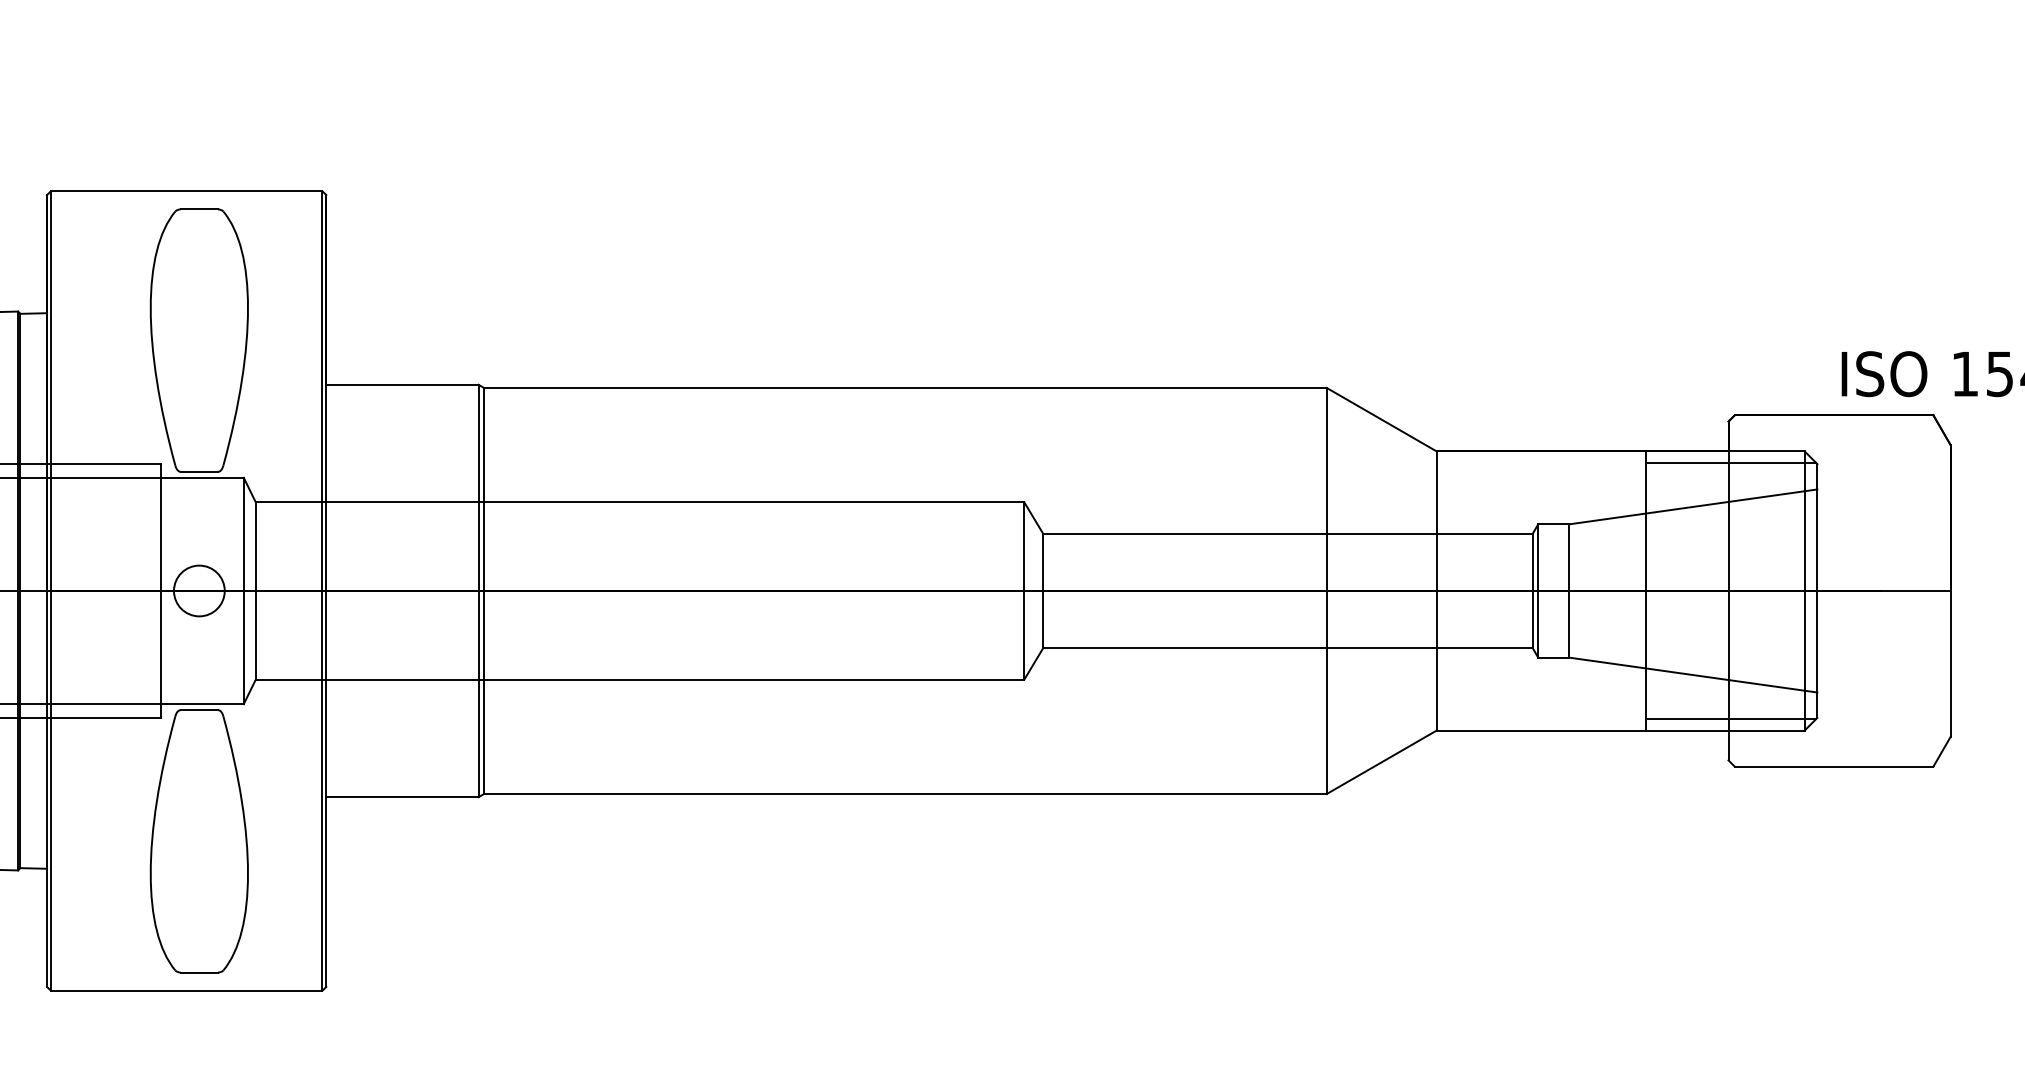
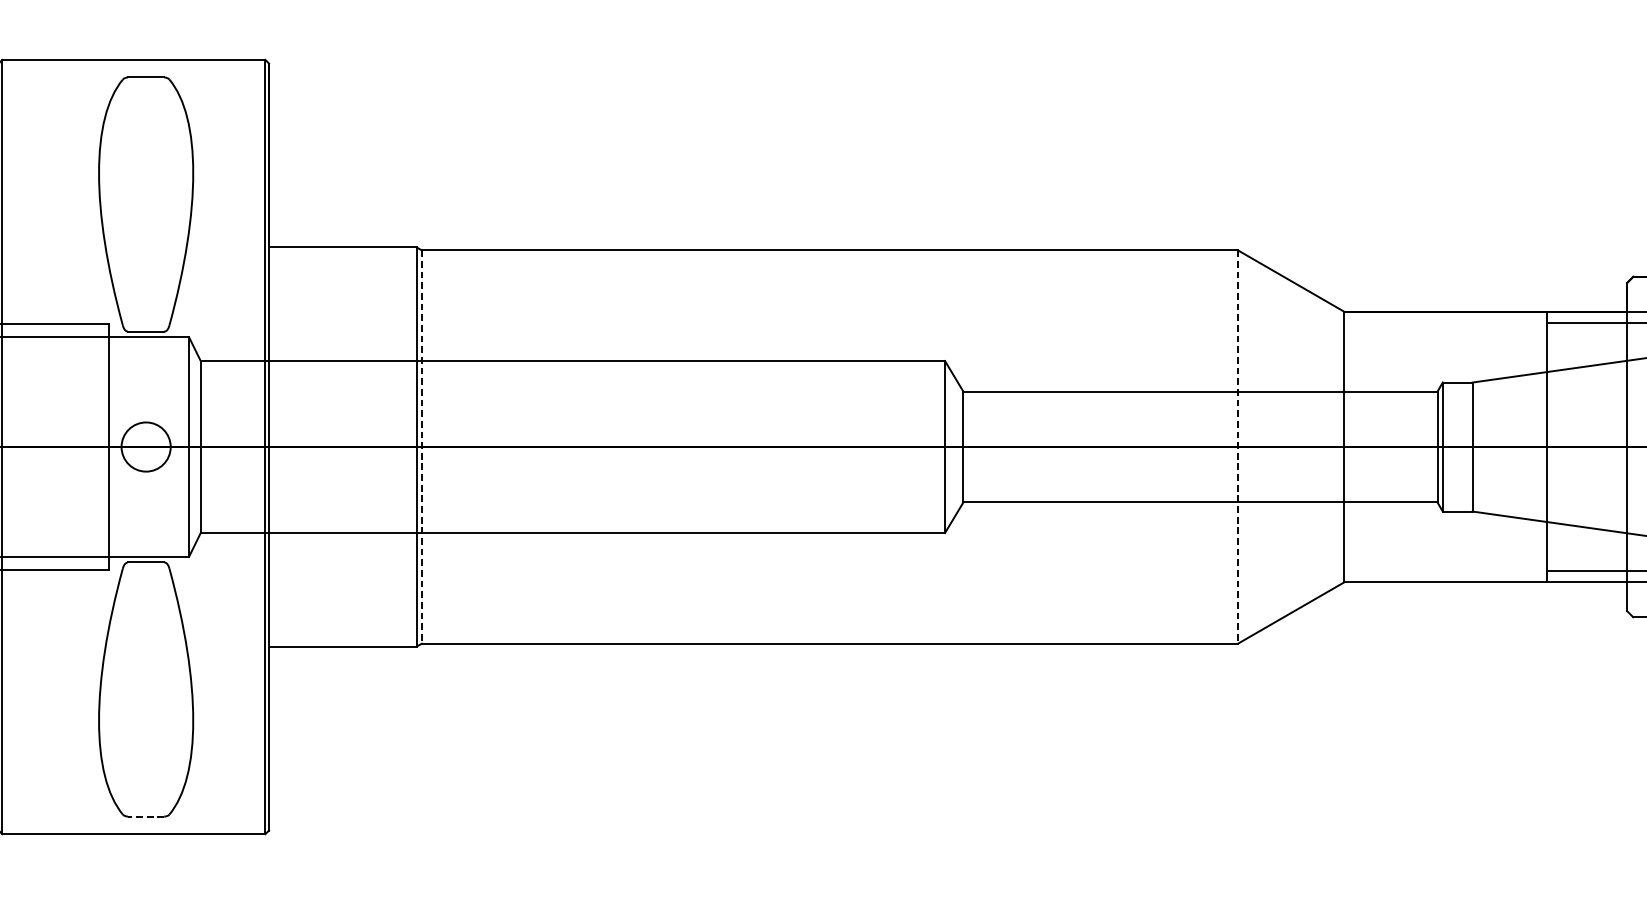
line: (484, 591) -> (422, 447), solid -> dashed
line: (1326, 591) -> (1237, 447), solid -> dashed
line: (199, 972) -> (146, 816), solid -> dashed

